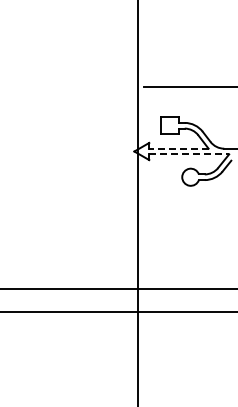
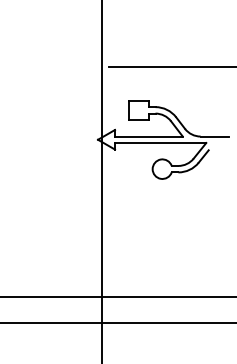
line: (178, 148) -> (148, 136), dashed -> solid
line: (189, 154) -> (160, 143), dashed -> solid

